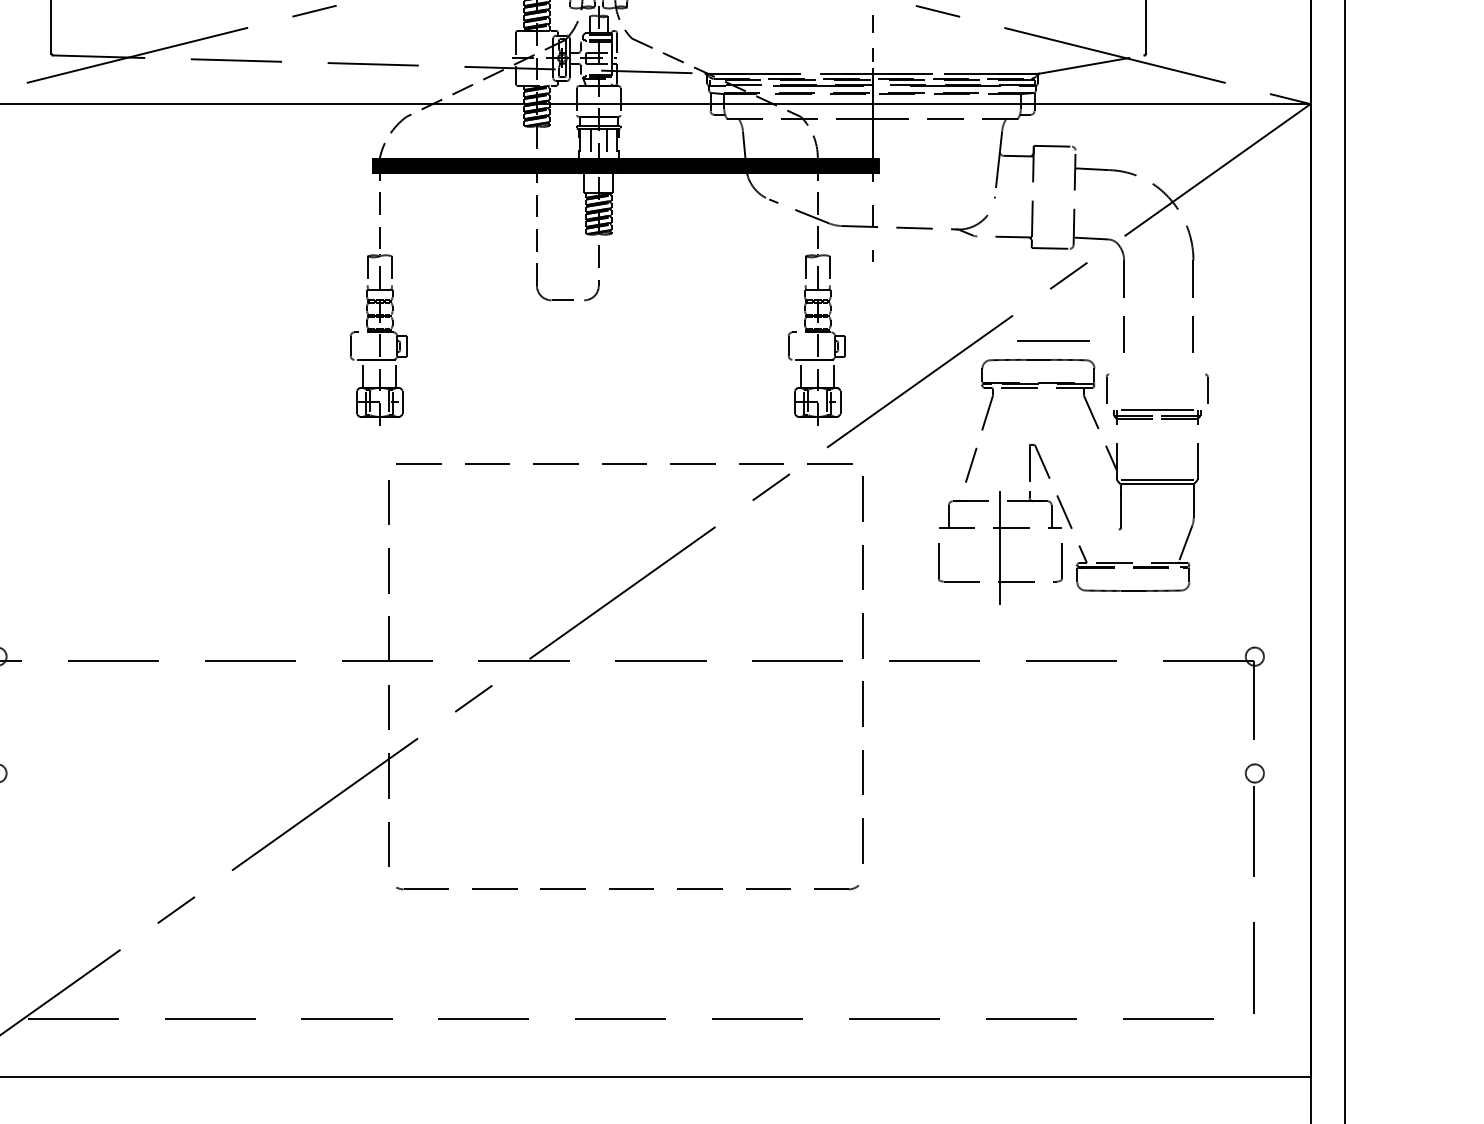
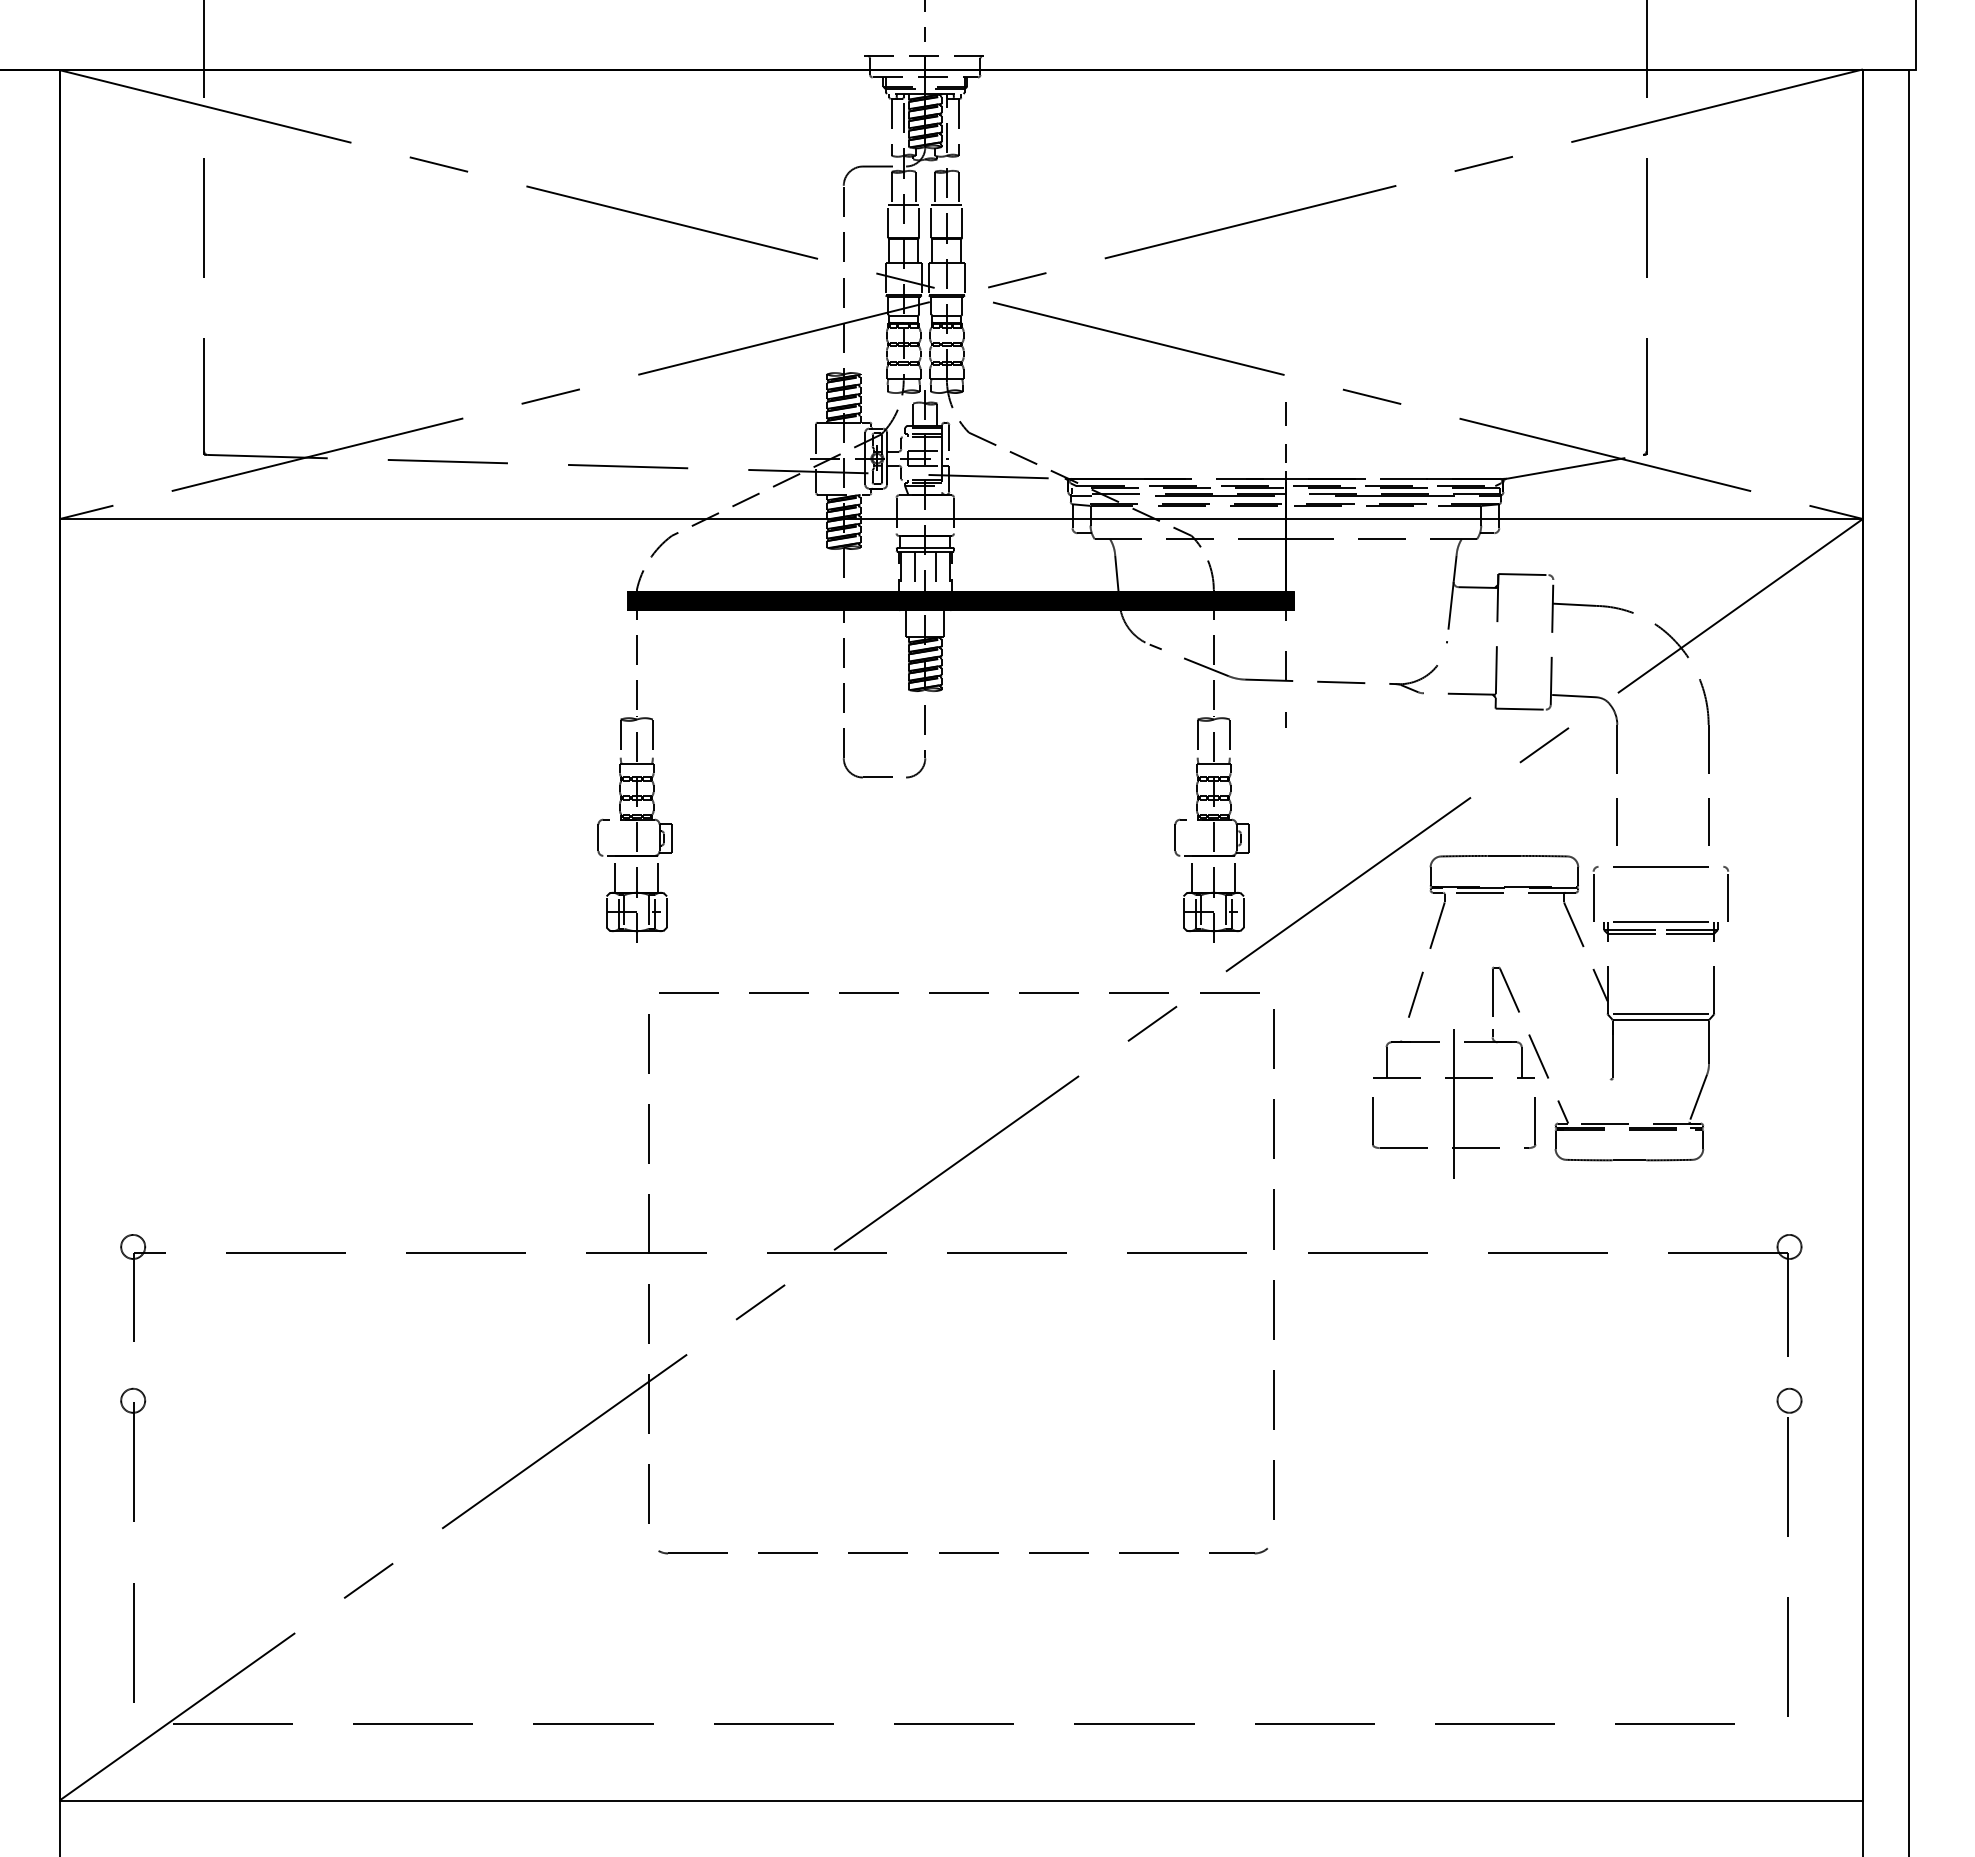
line: (1052, 340) -> (1660, 866), moved
part: (1107, 388) -> (1595, 893), size x1.43
part: (1206, 388) -> (1725, 893), size x1.43

